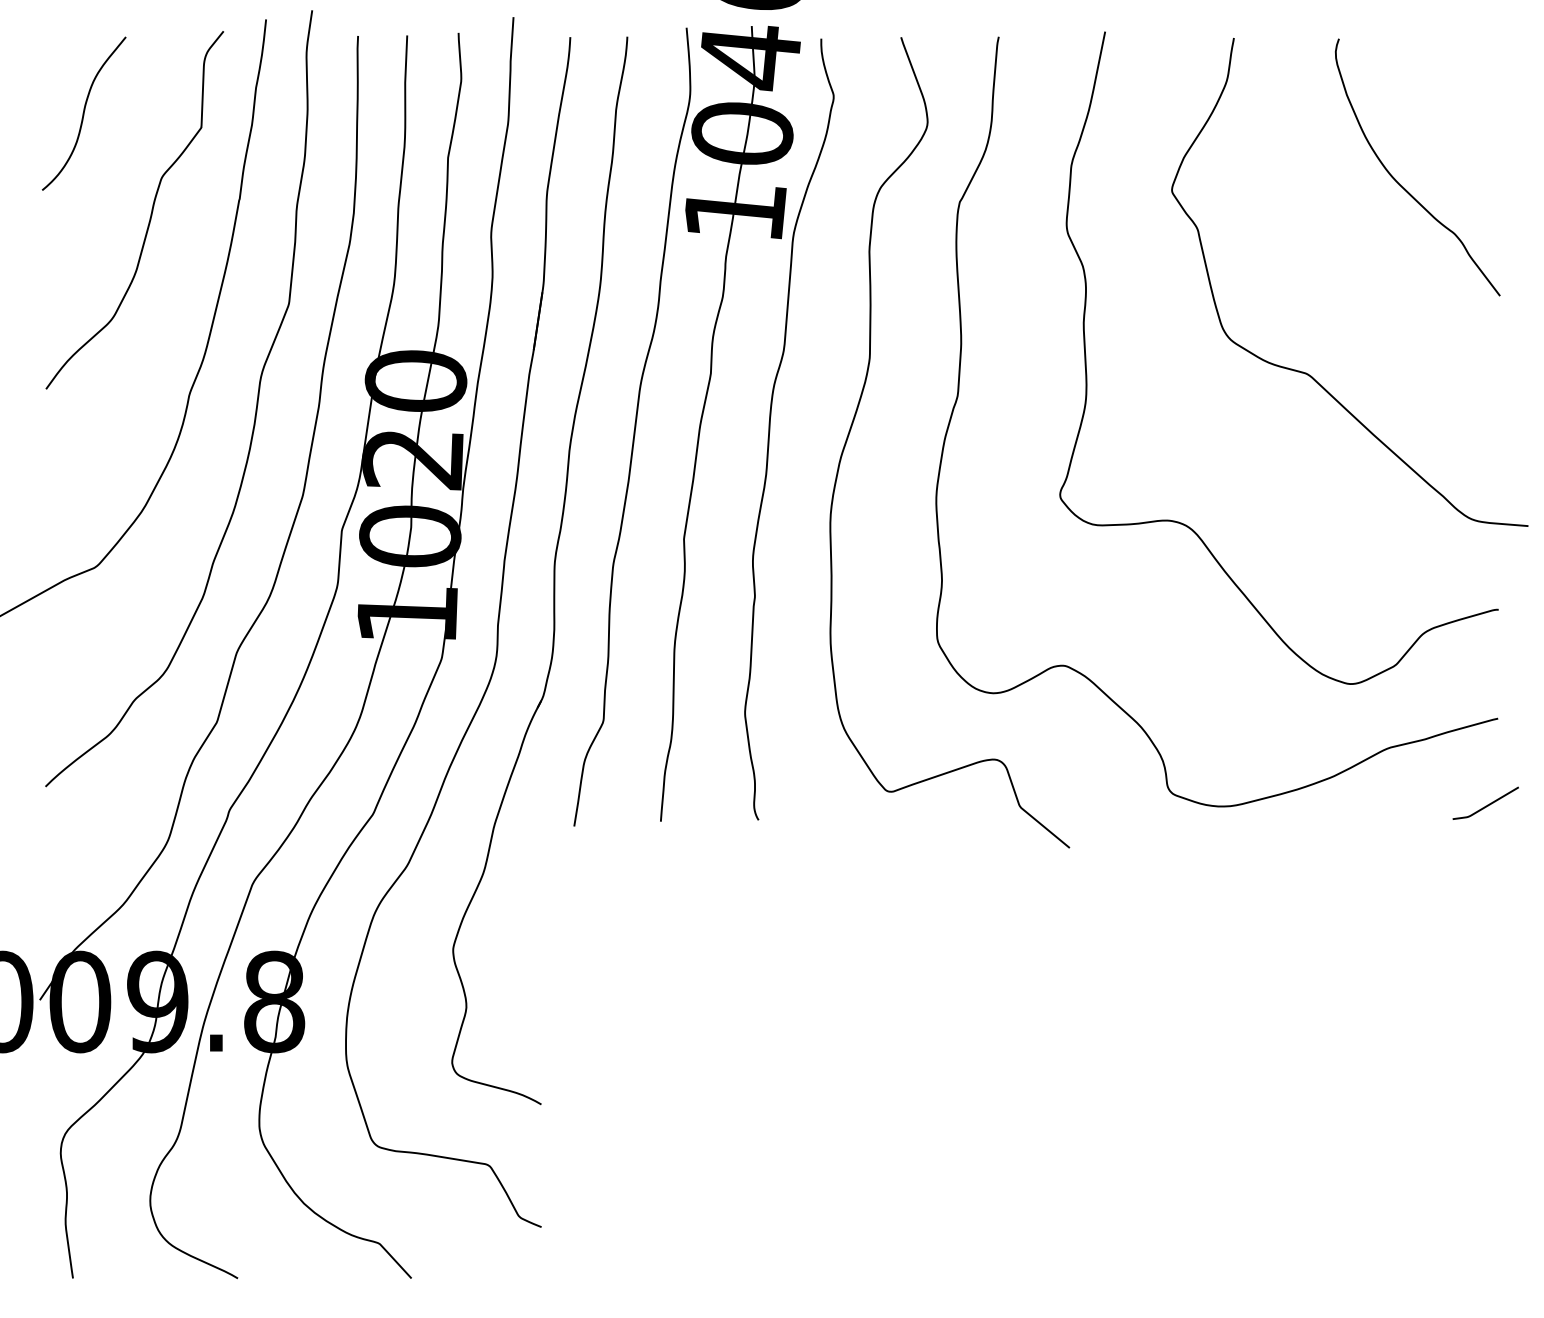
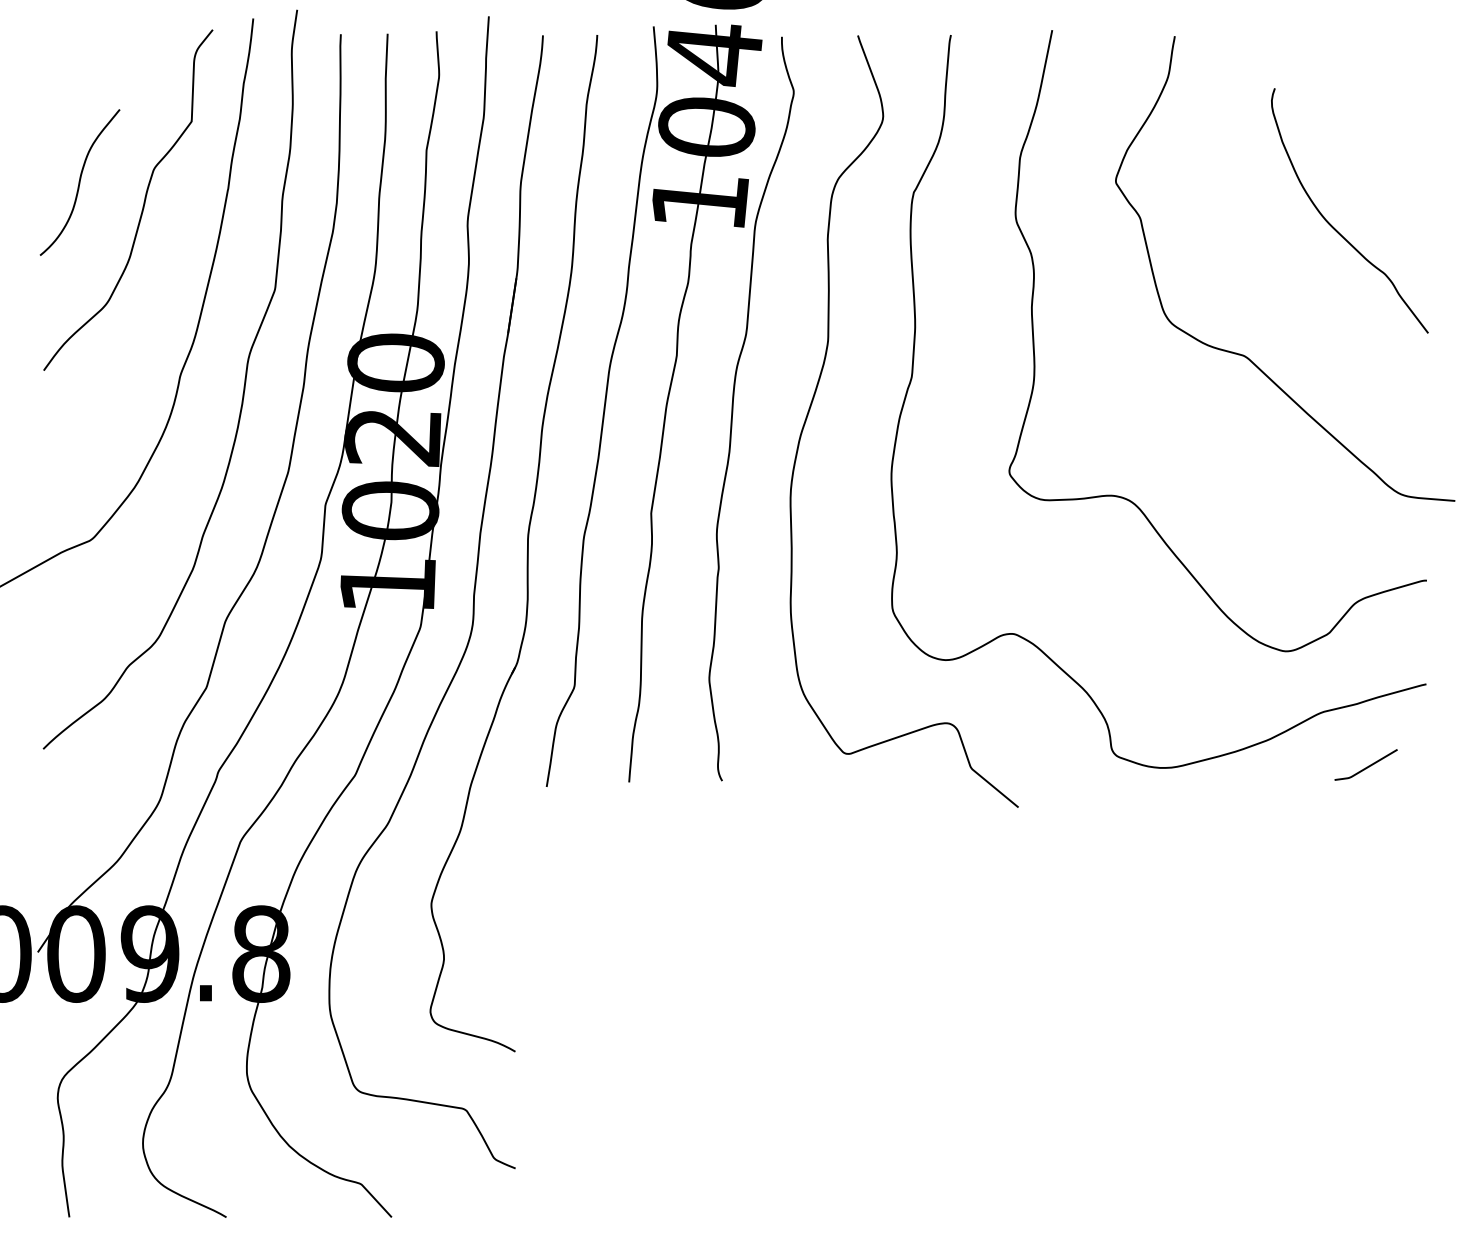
curve: (83, 113) -> (79, 182), moved
curve: (1404, 187) -> (1337, 229), moved
curve: (1487, 804) -> (1367, 766), moved

